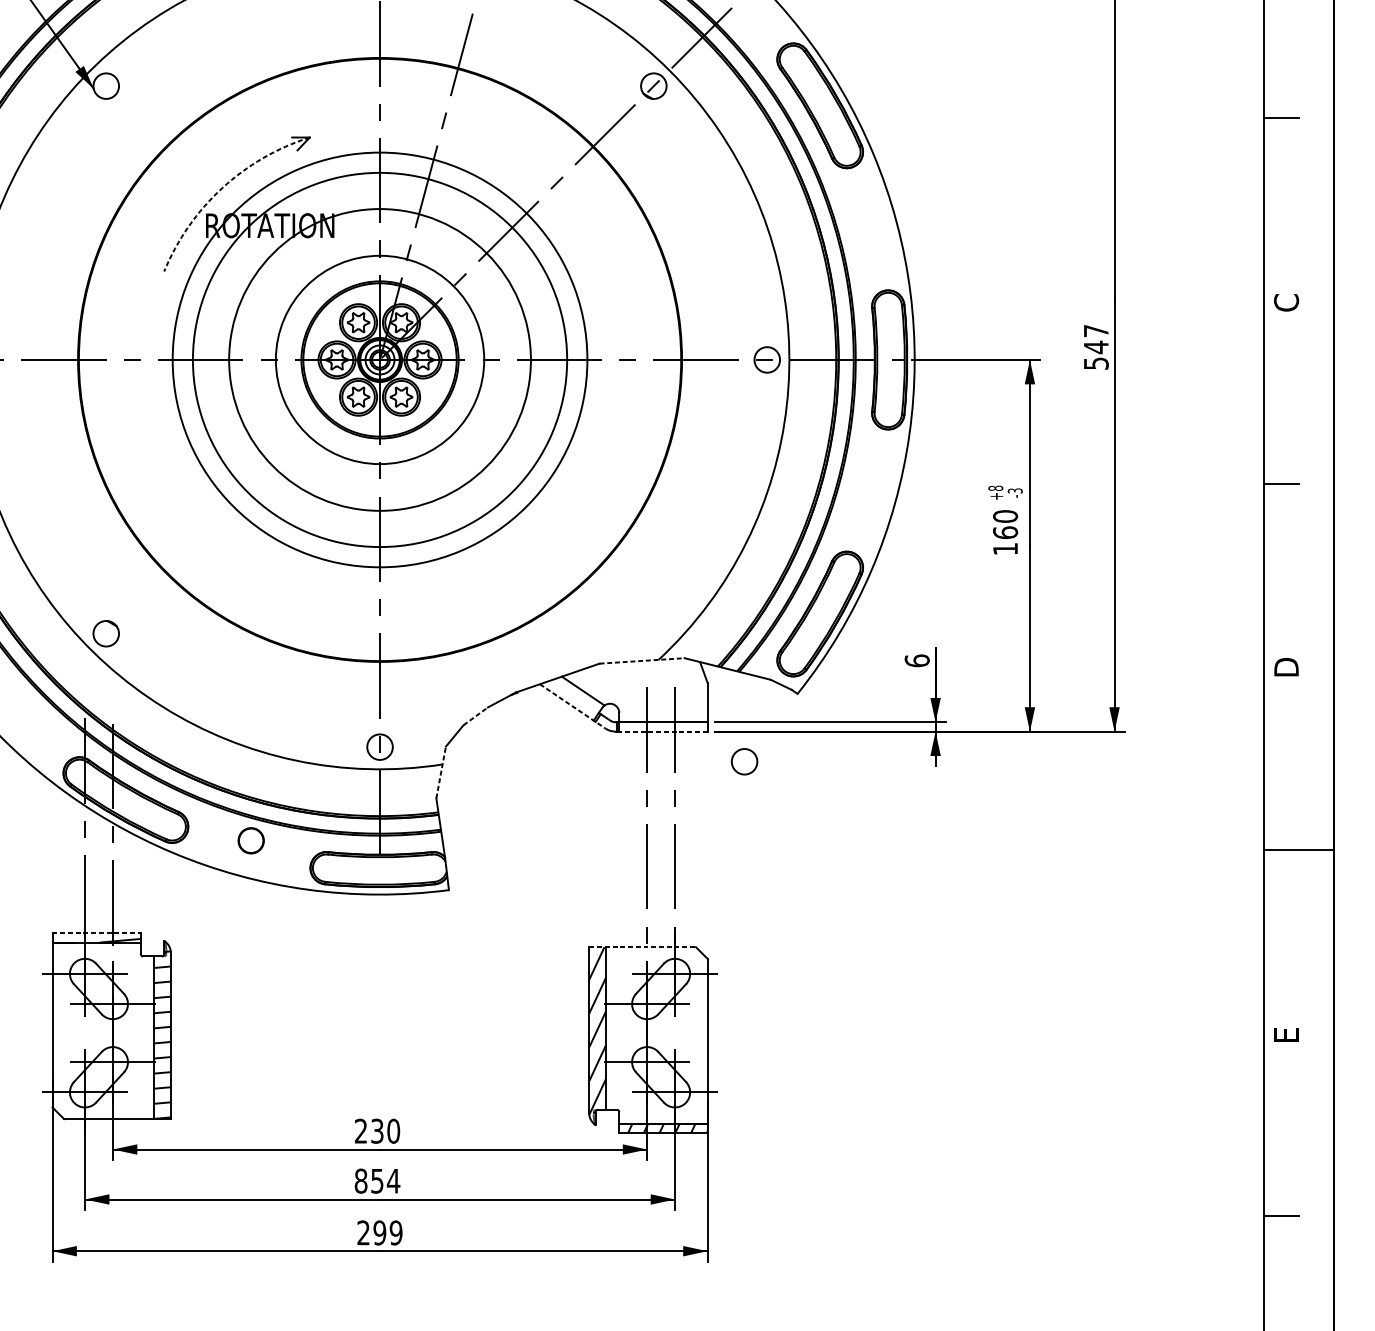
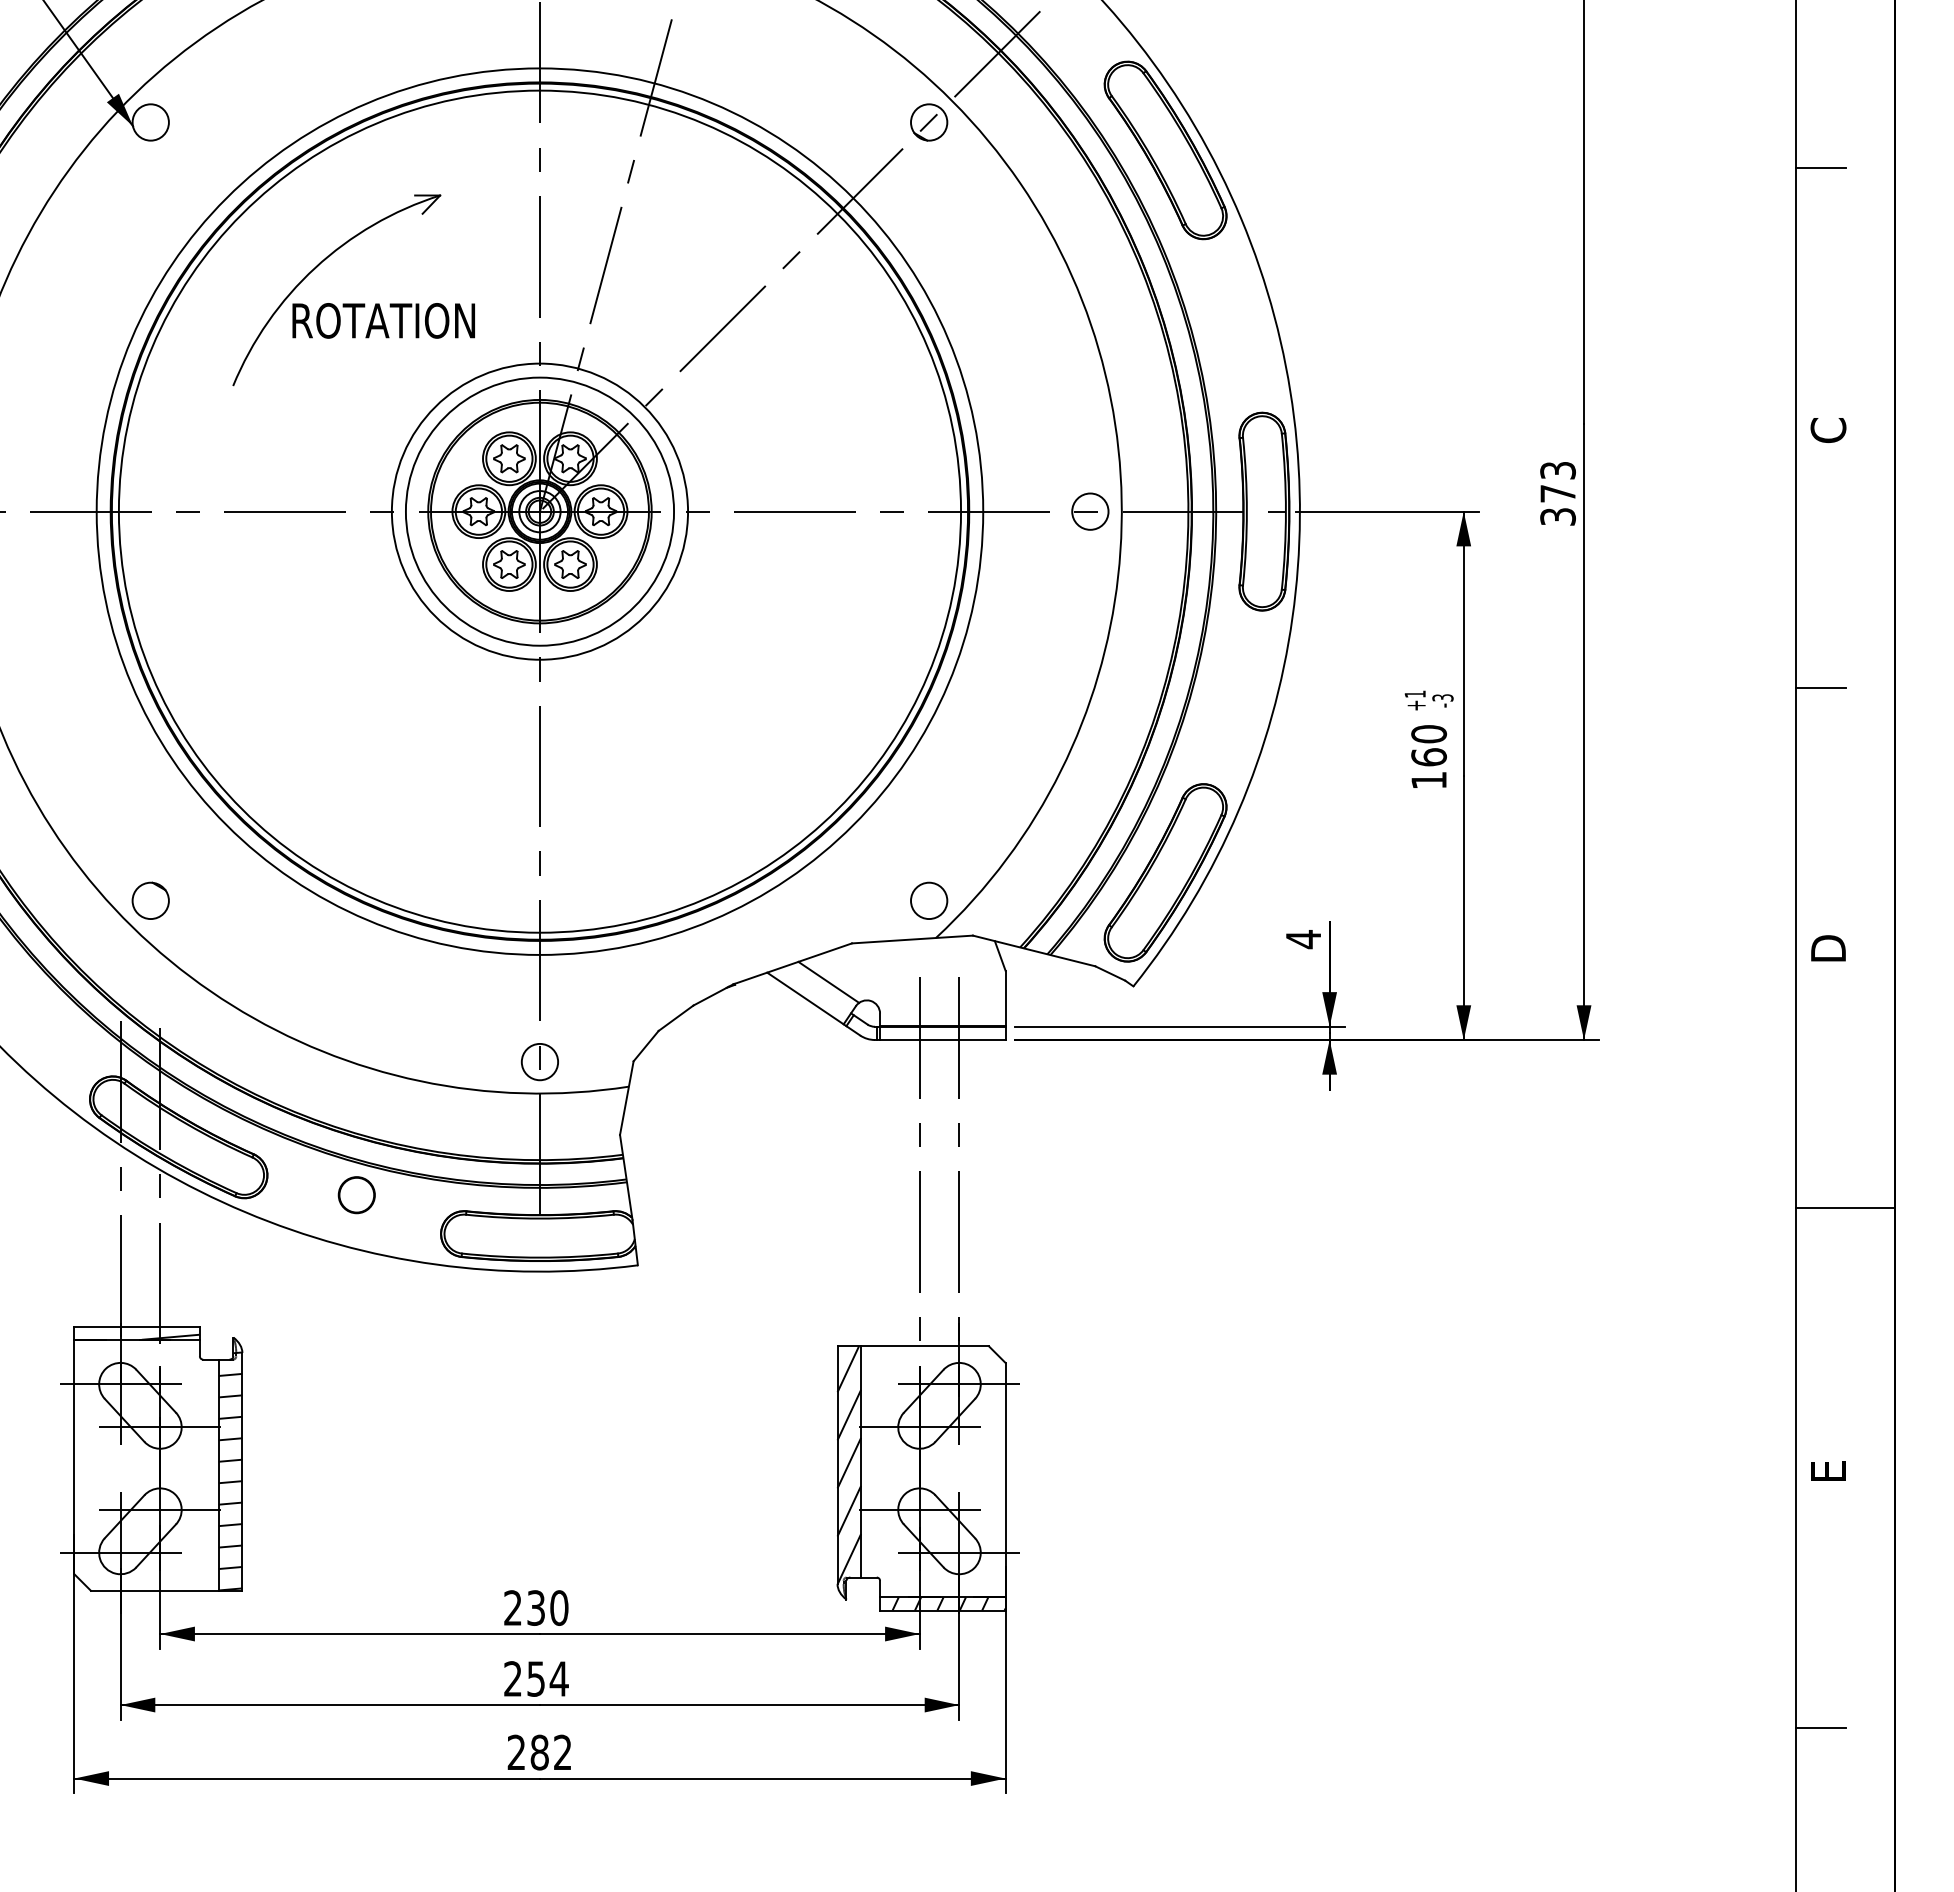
arc: (222, 188) -> (315, 267), dashed -> solid
text: (1095, 347) -> (1557, 493), 547 -> 373
circle: (379, 359) -> (539, 511), size x0.62
circle: (379, 359) -> (539, 511), size x1.43
circle: (379, 359) -> (539, 511), size x1.67
text: (995, 487) -> (1414, 693), +8 -> +1
line: (642, 660) -> (912, 939), dashed -> solid
text: (917, 660) -> (1303, 939), 6 -> 4
line: (573, 706) -> (814, 1004), dashed -> solid
line: (476, 716) -> (676, 1018), dashed -> solid
line: (663, 731) -> (942, 1040), dashed -> solid
circle: (744, 761) -> (929, 900), moved
line: (440, 772) -> (626, 1097), dashed -> solid
line: (96, 933) -> (137, 1326), dashed -> solid
line: (642, 947) -> (913, 1346), dashed -> solid
text: (361, 1180) -> (513, 1678), 854 -> 254
text: (387, 1232) -> (550, 1752), 299 -> 282

